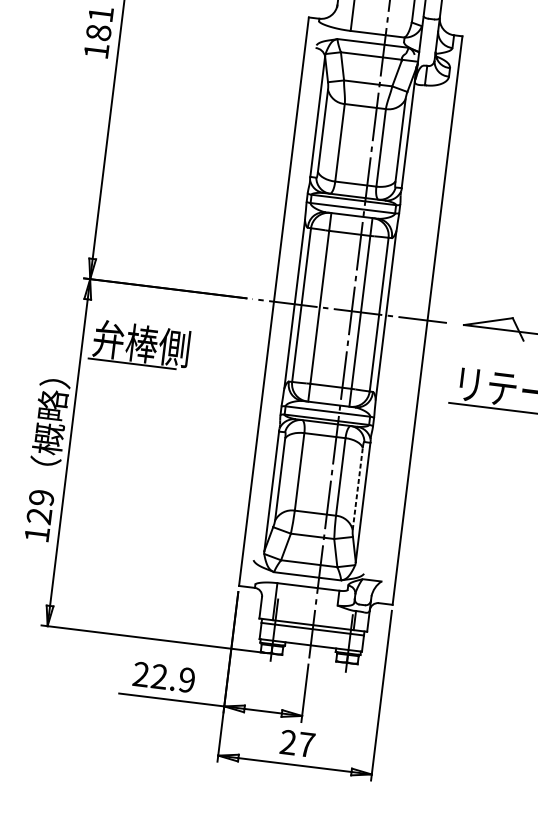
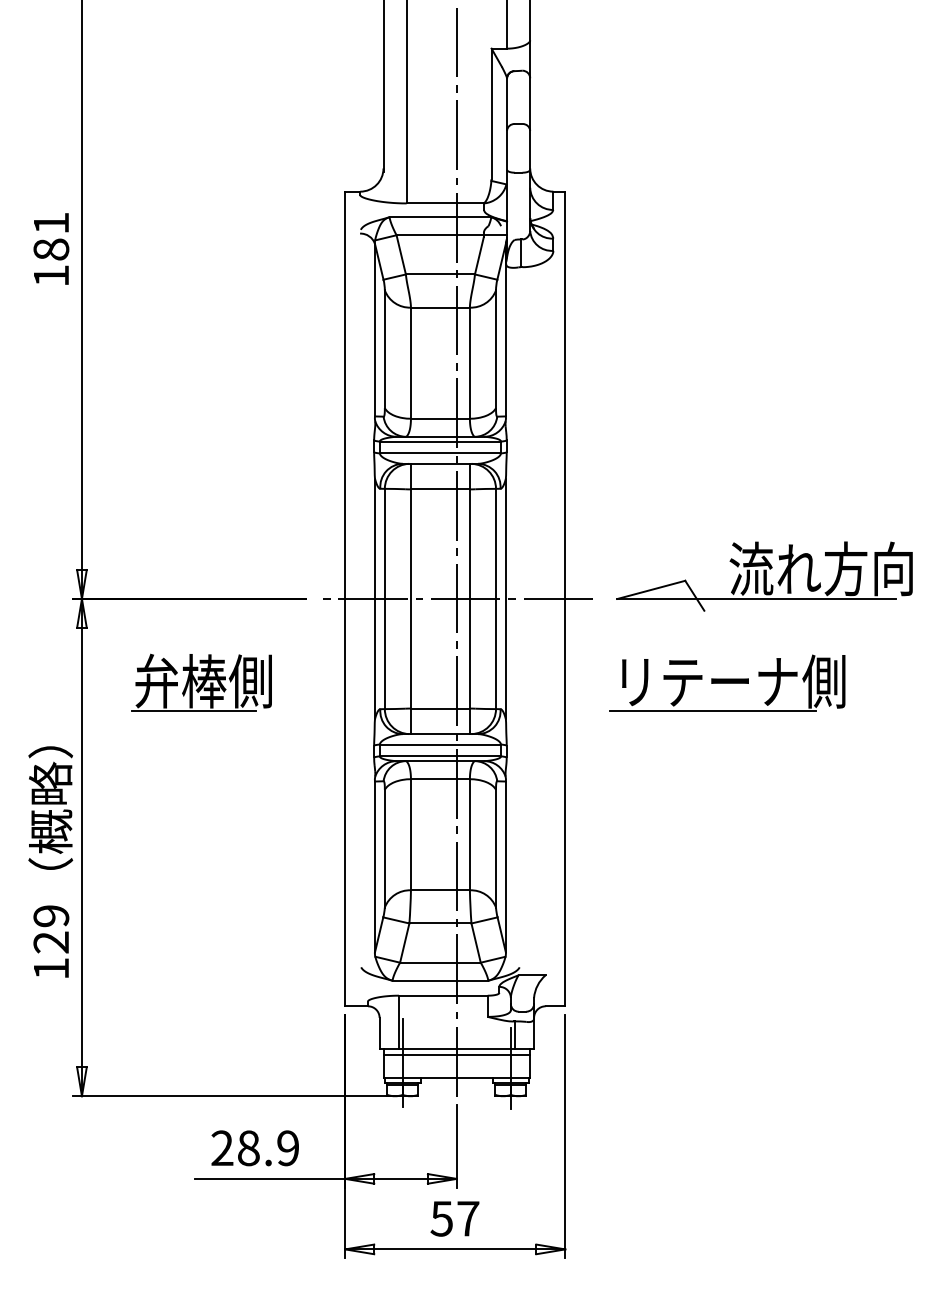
part: (139, 344) -> (201, 682), moved
line: (358, 488) -> (496, 848), dashed -> solid
text: (159, 676) -> (248, 1148), 22.9 -> 28.9
text: (288, 742) -> (441, 1218), 27 -> 57

